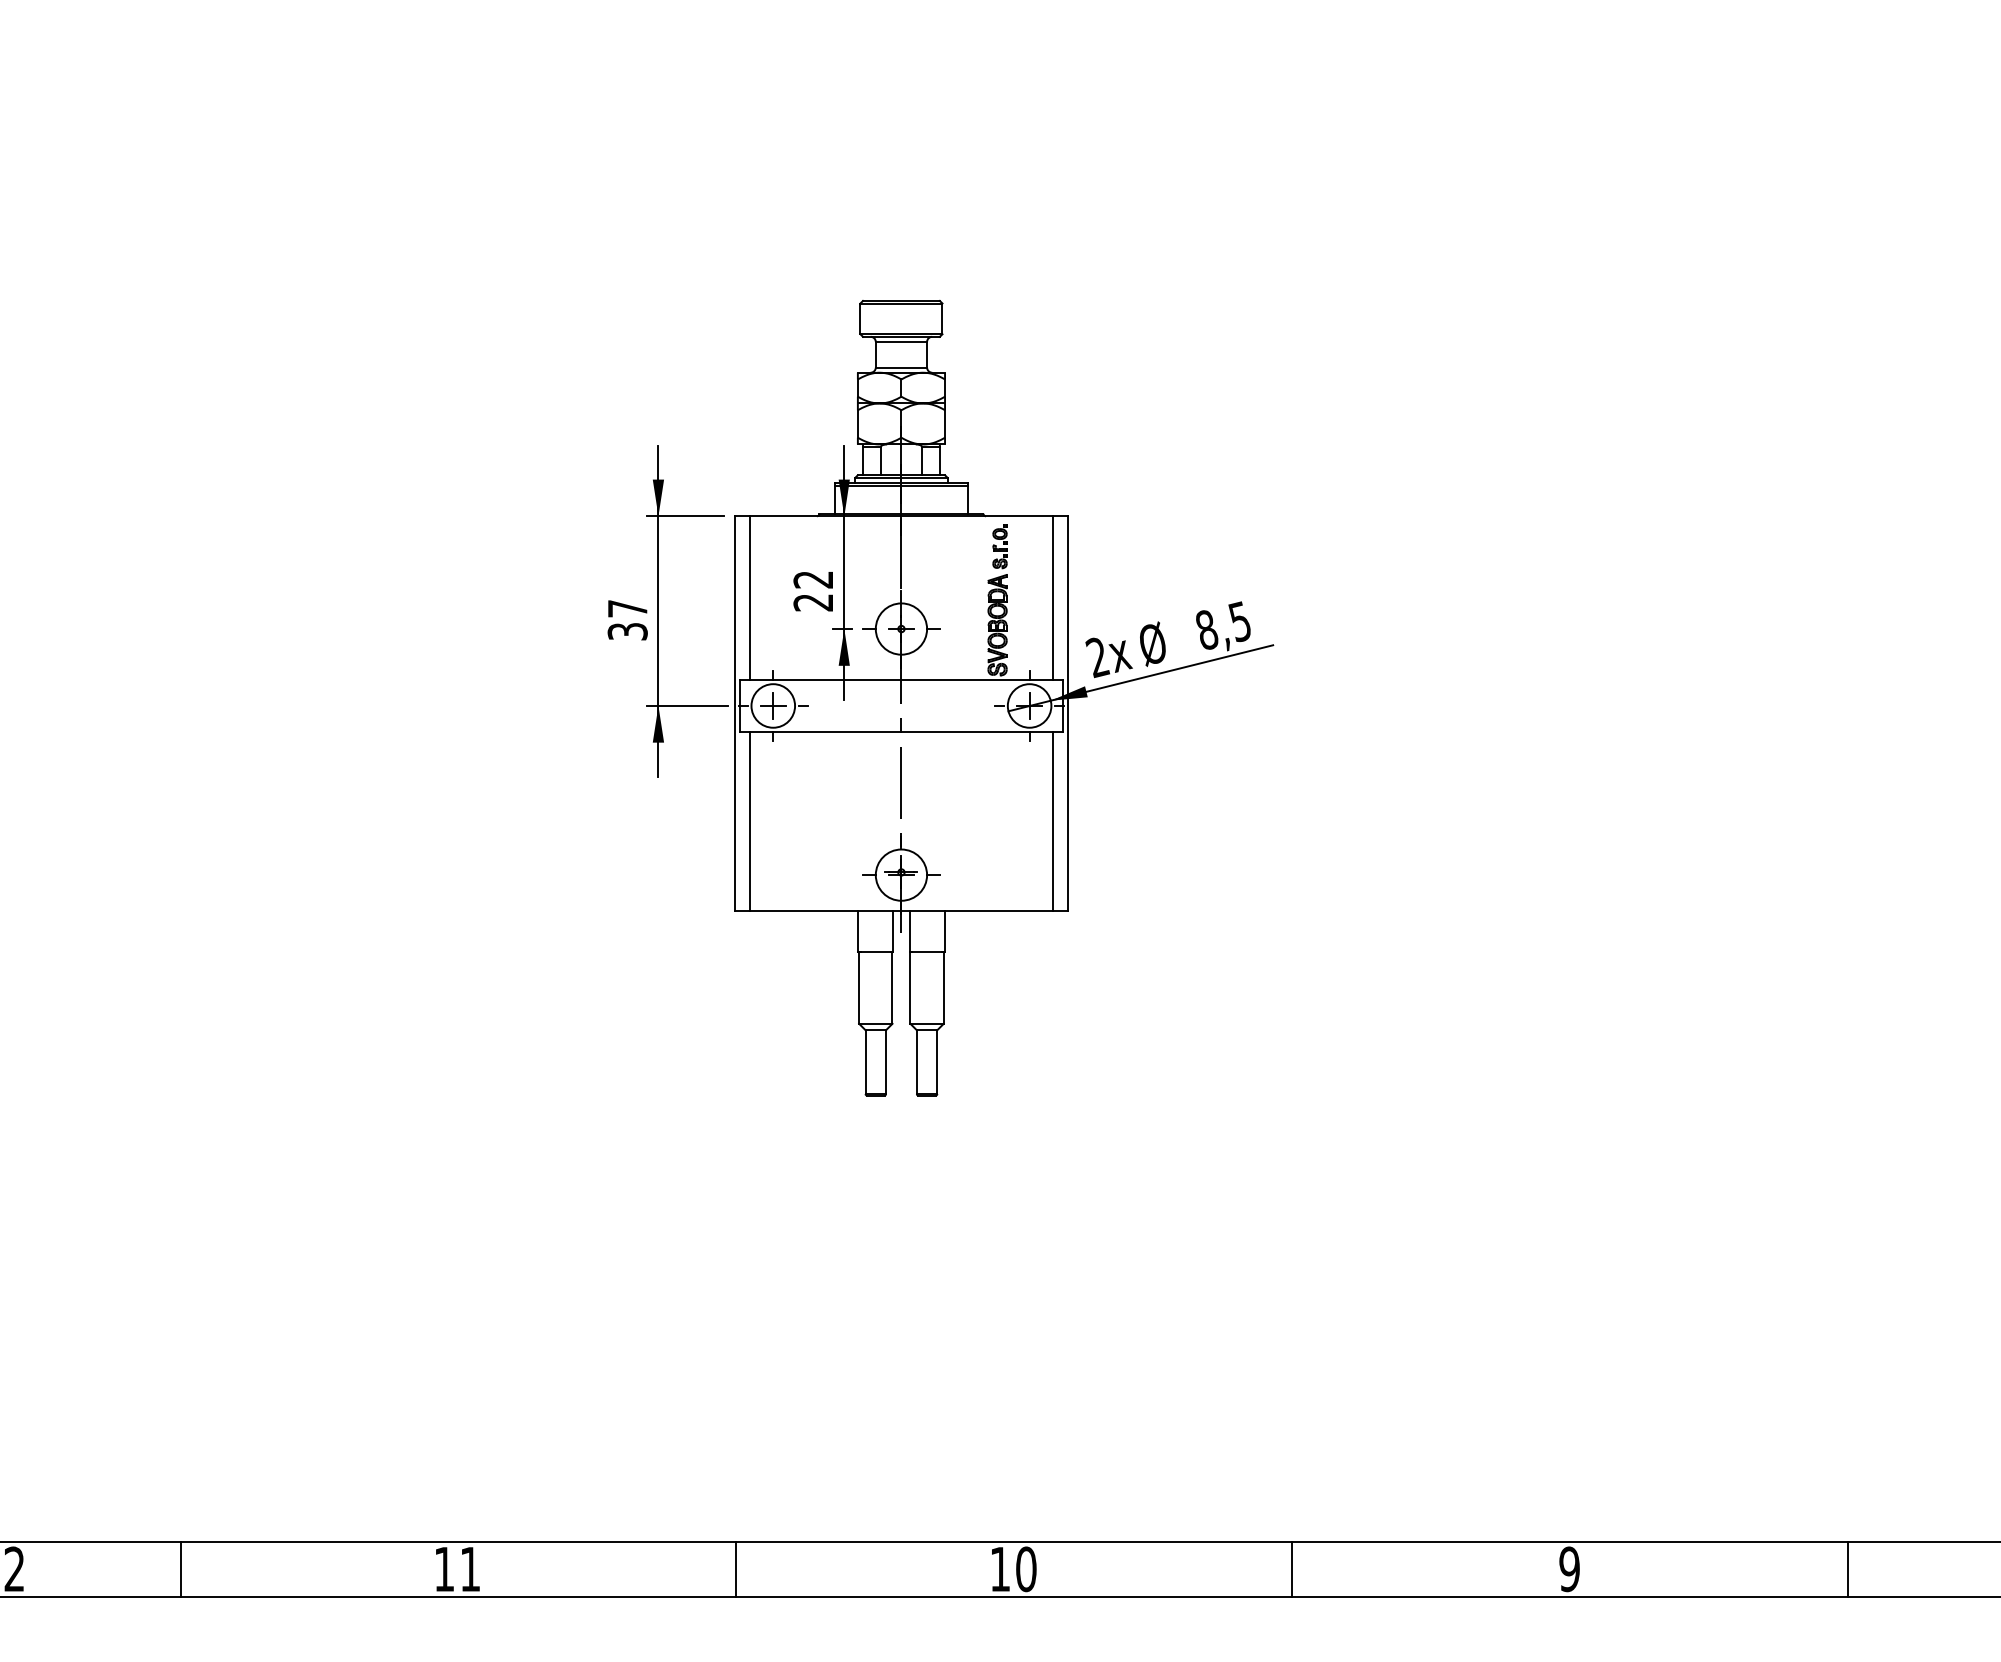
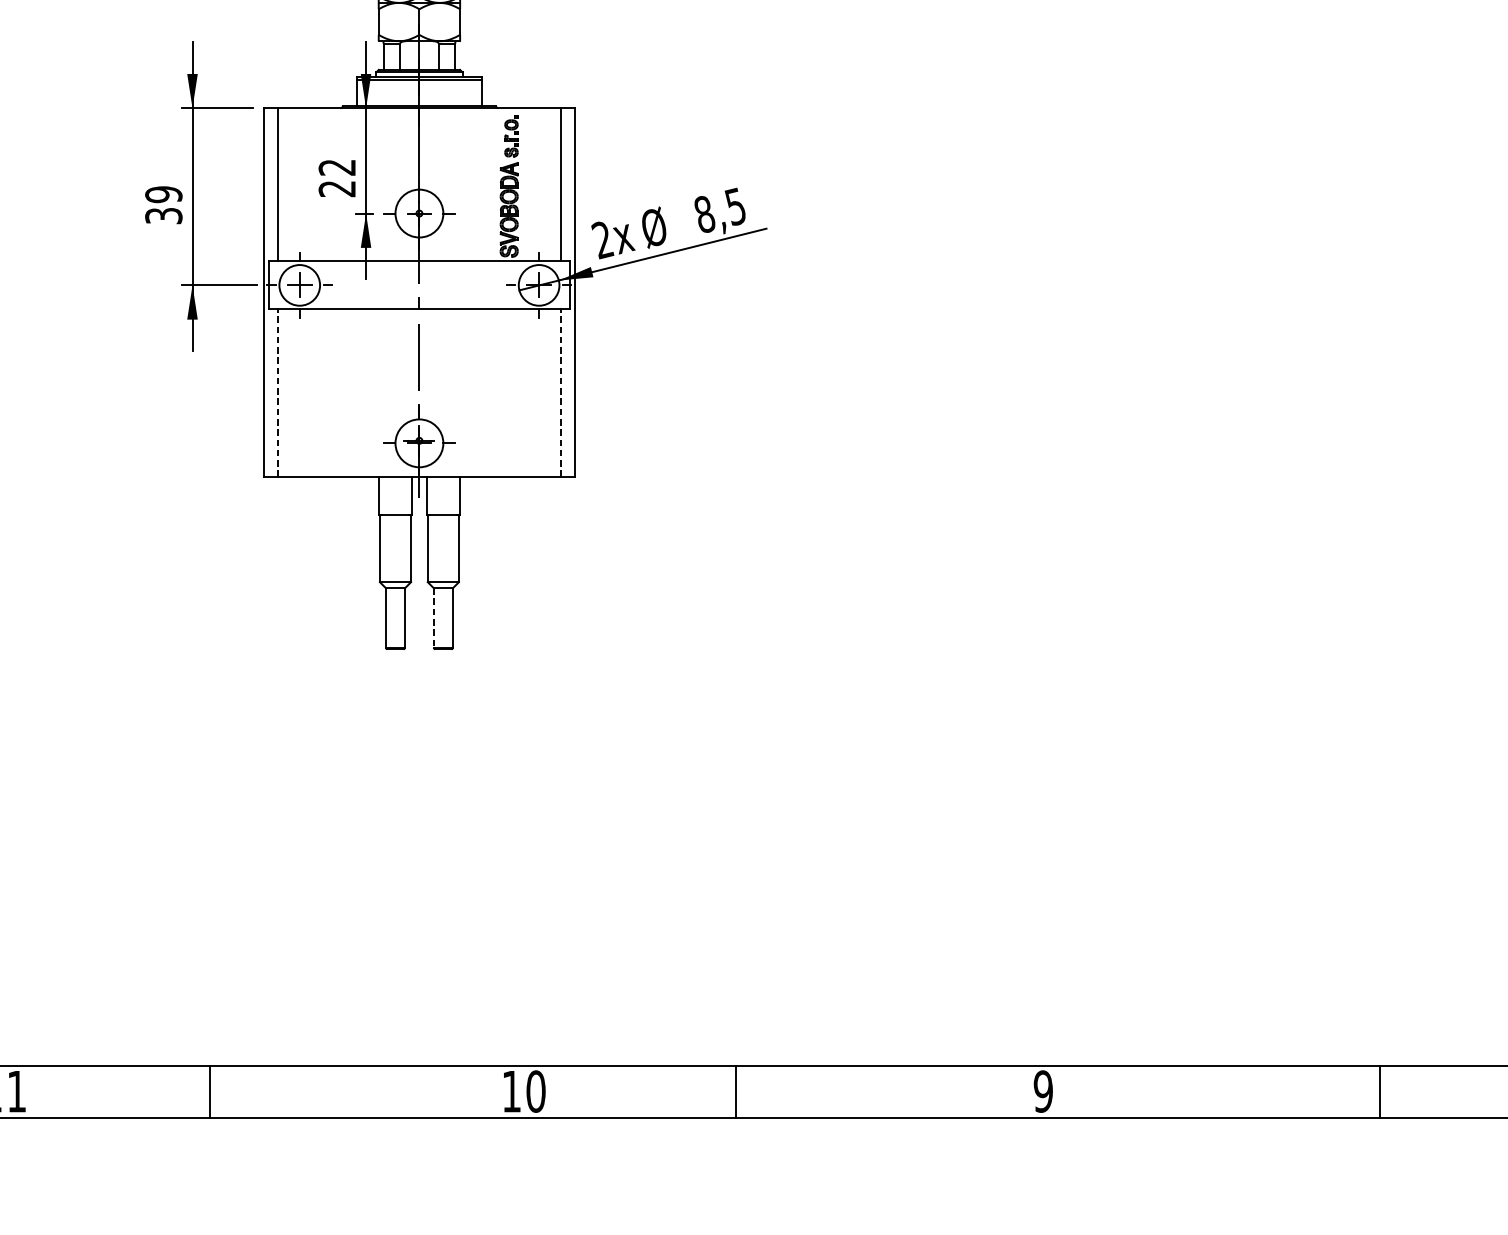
text: (627, 608) -> (163, 194), 37 -> 39
line: (750, 821) -> (278, 393), solid -> dashed
line: (1052, 821) -> (560, 393), solid -> dashed
line: (916, 1062) -> (433, 618), solid -> dashed
line: (736, 1569) -> (210, 1091), moved
line: (1292, 1569) -> (736, 1091), moved
line: (1848, 1569) -> (1380, 1091), moved

